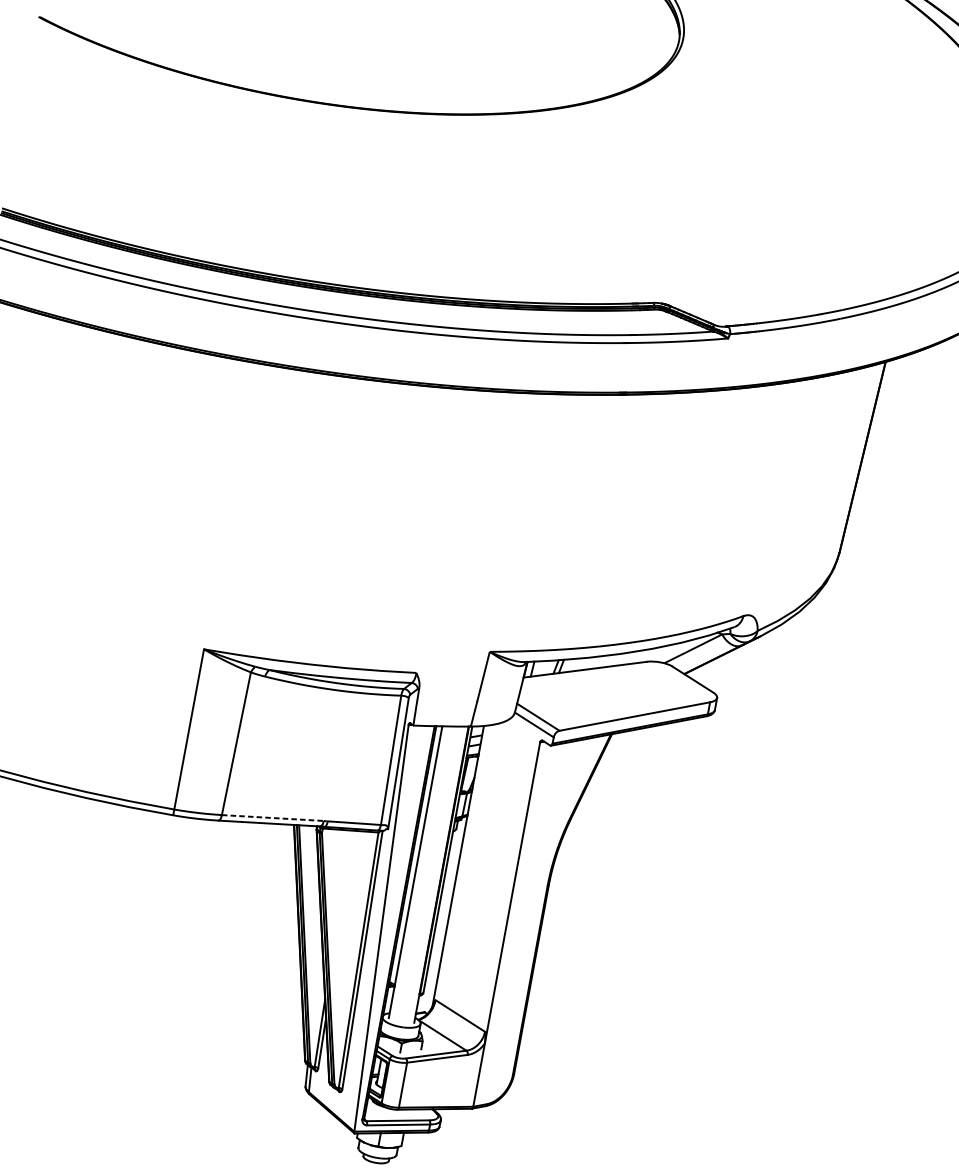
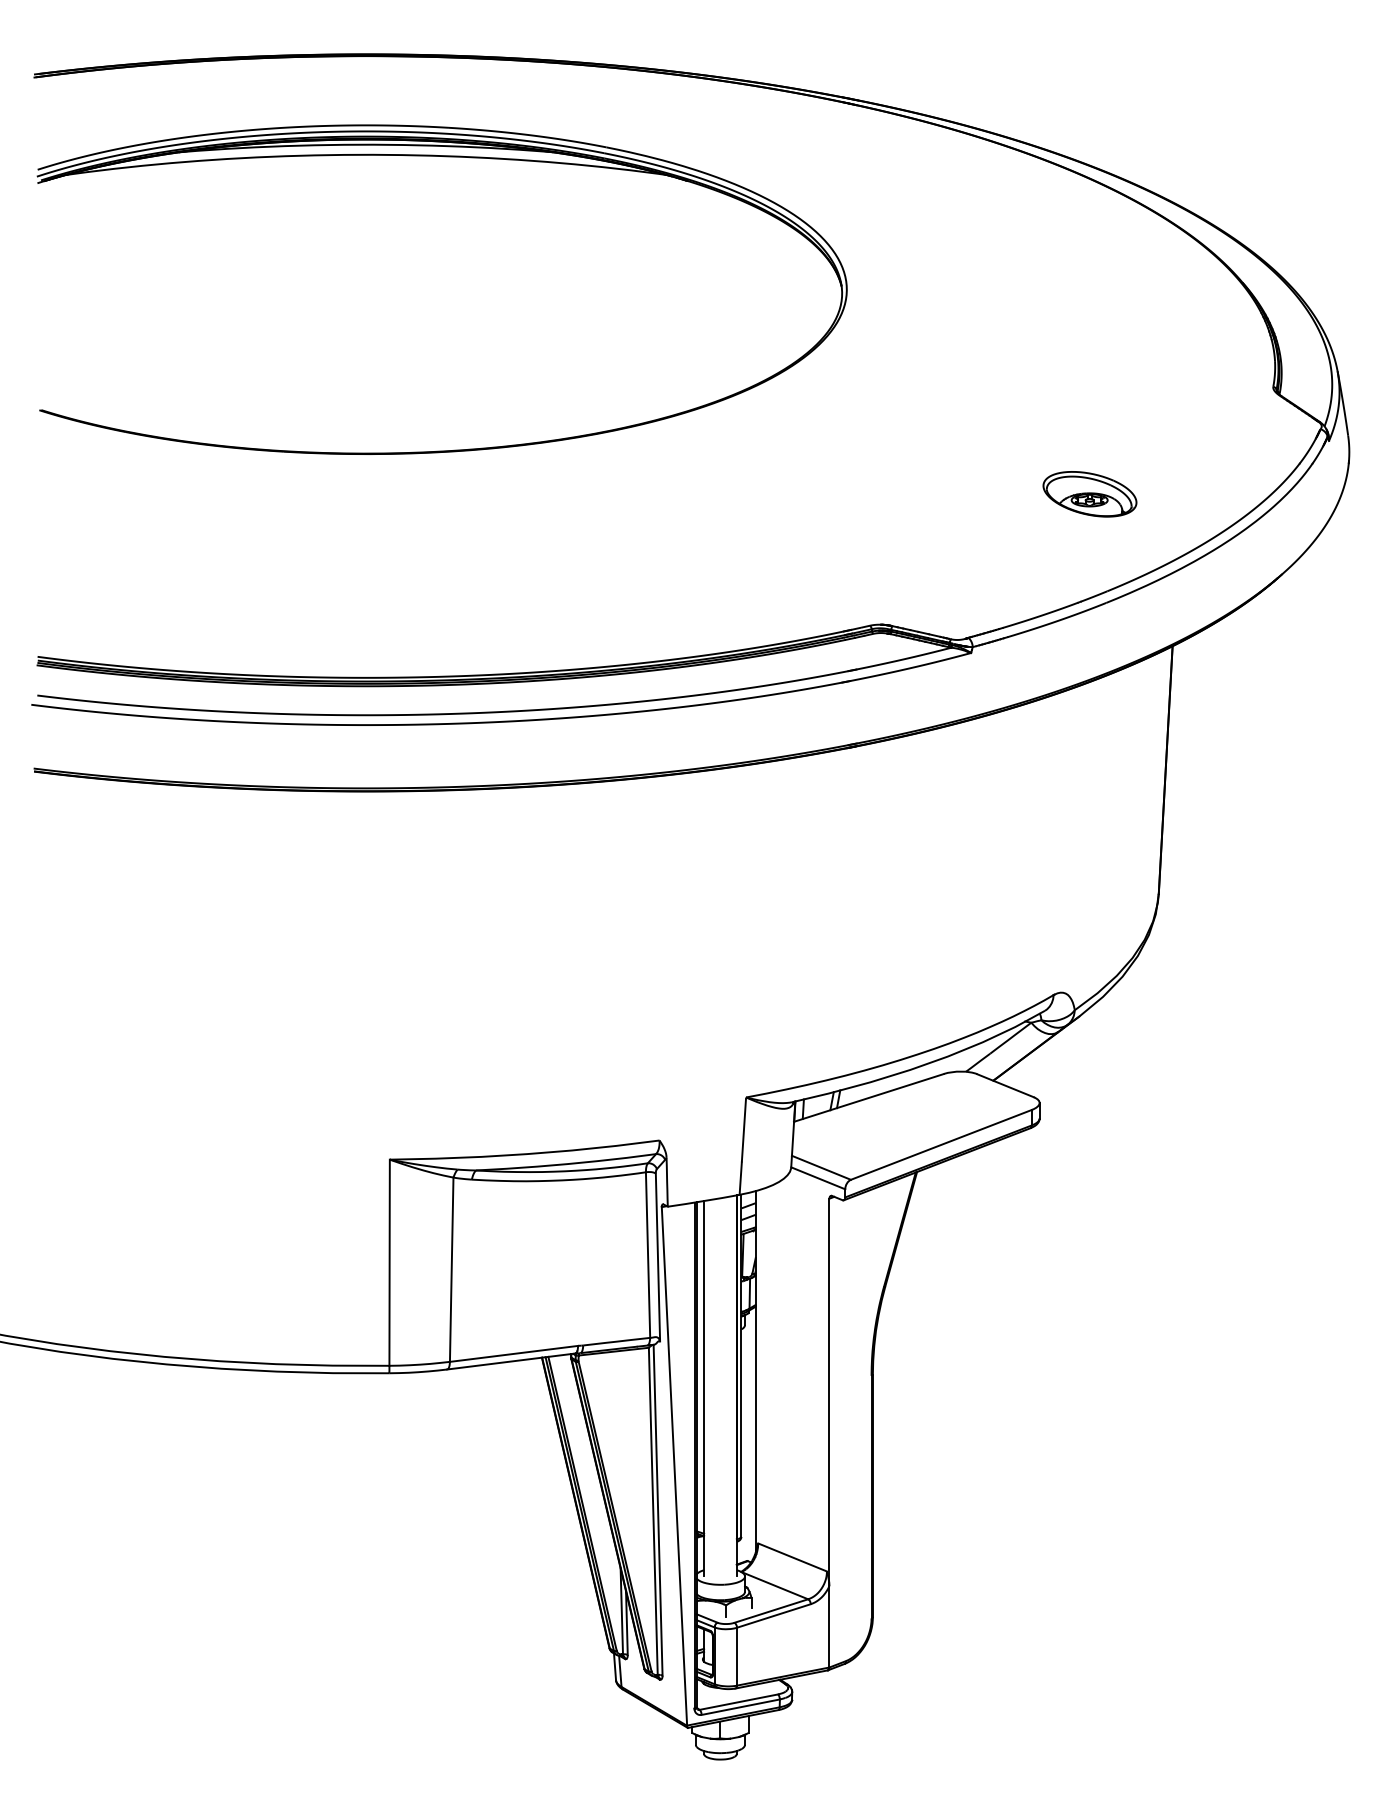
part: (842, 232) -> (1089, 494), added
line: (273, 817) -> (514, 1353), dashed -> solid

